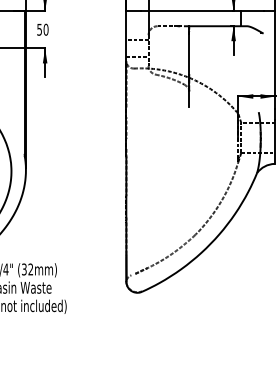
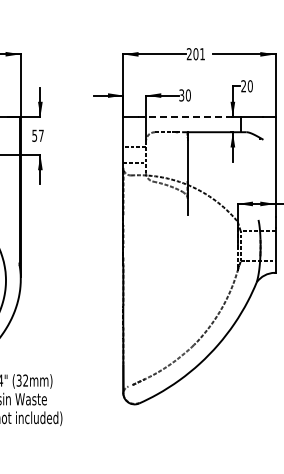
line: (187, 11) -> (185, 117), solid -> dashed
text: (45, 29) -> (40, 135), 50 -> 57

